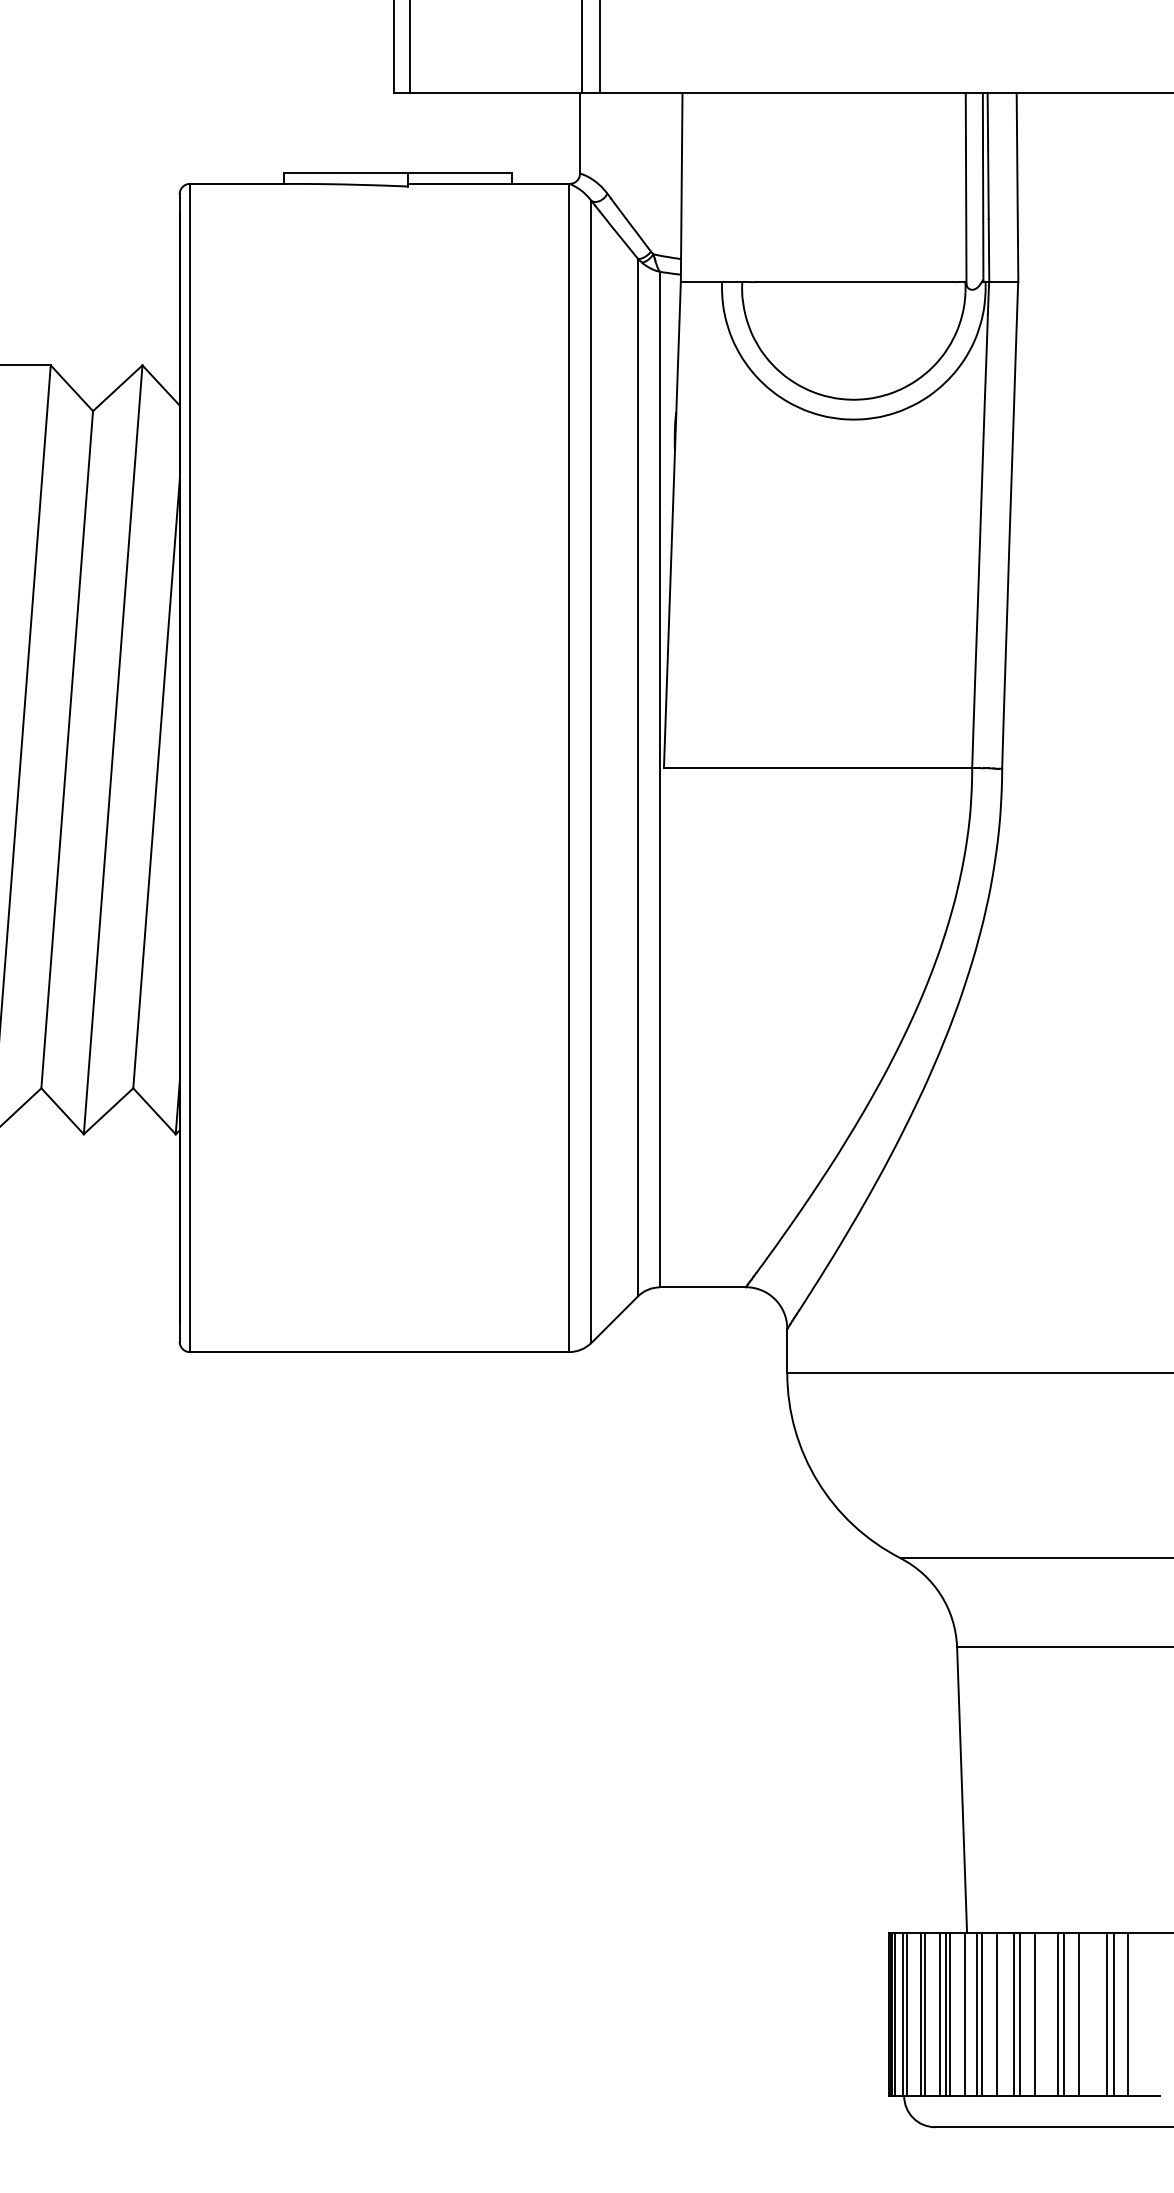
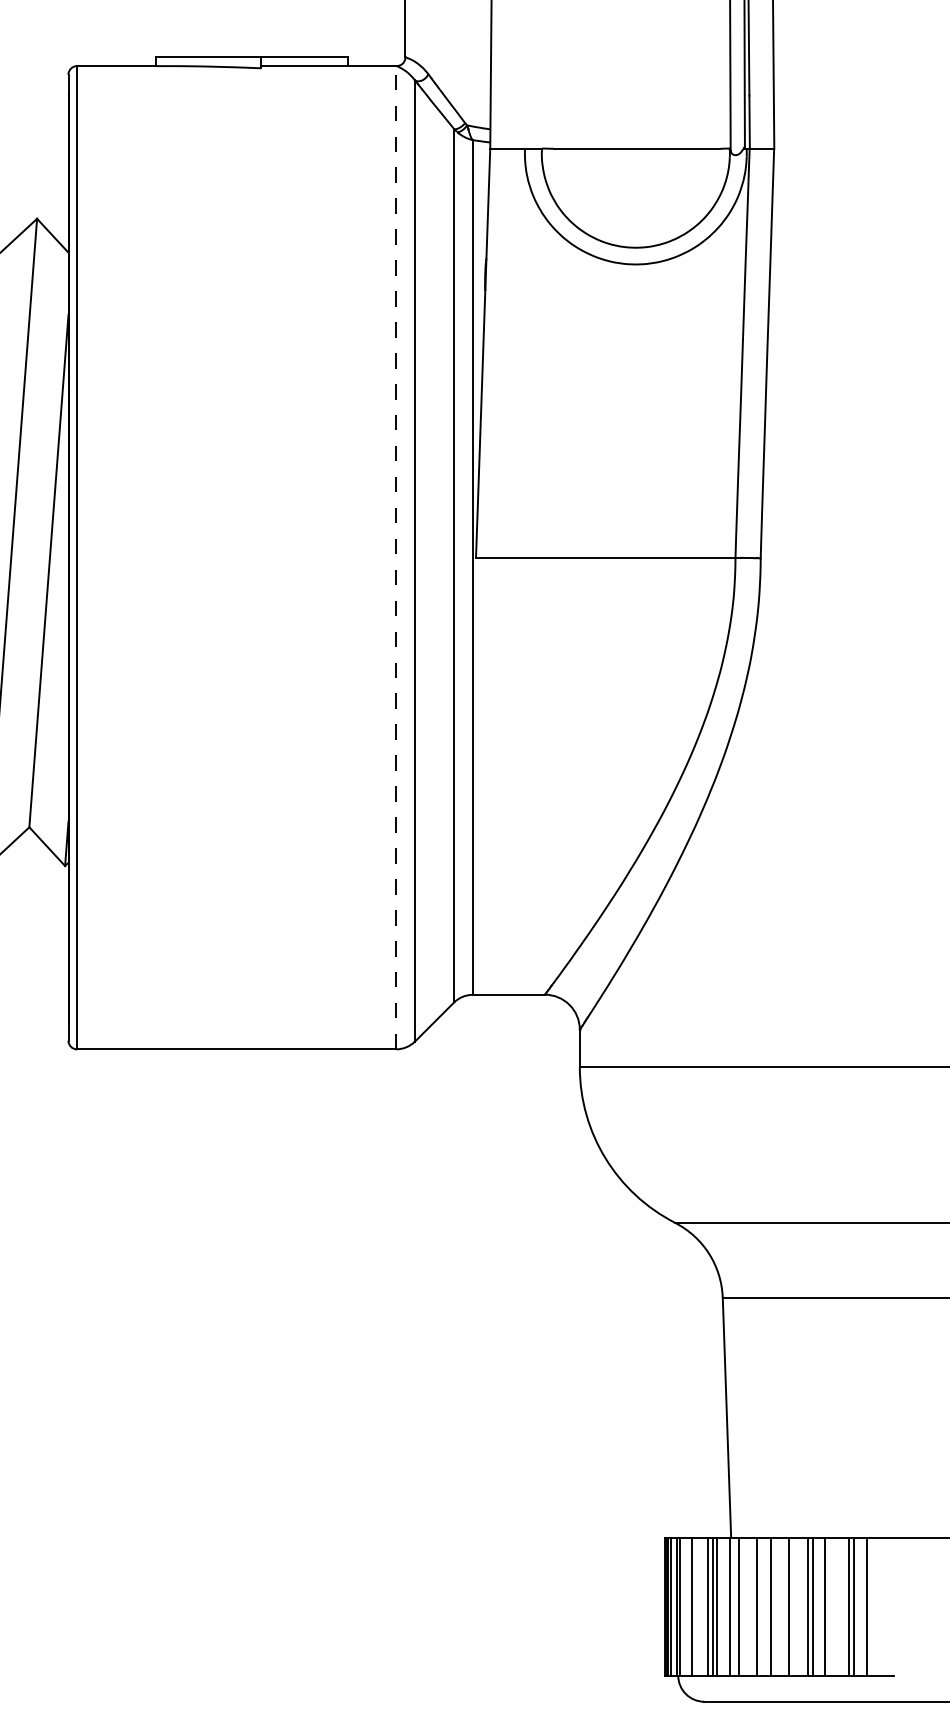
line: (569, 767) -> (396, 557), solid -> dashed
line: (924, 2014) -> (695, 1606), removed
line: (982, 2014) -> (744, 1606), removed
line: (1020, 2014) -> (776, 1606), removed

